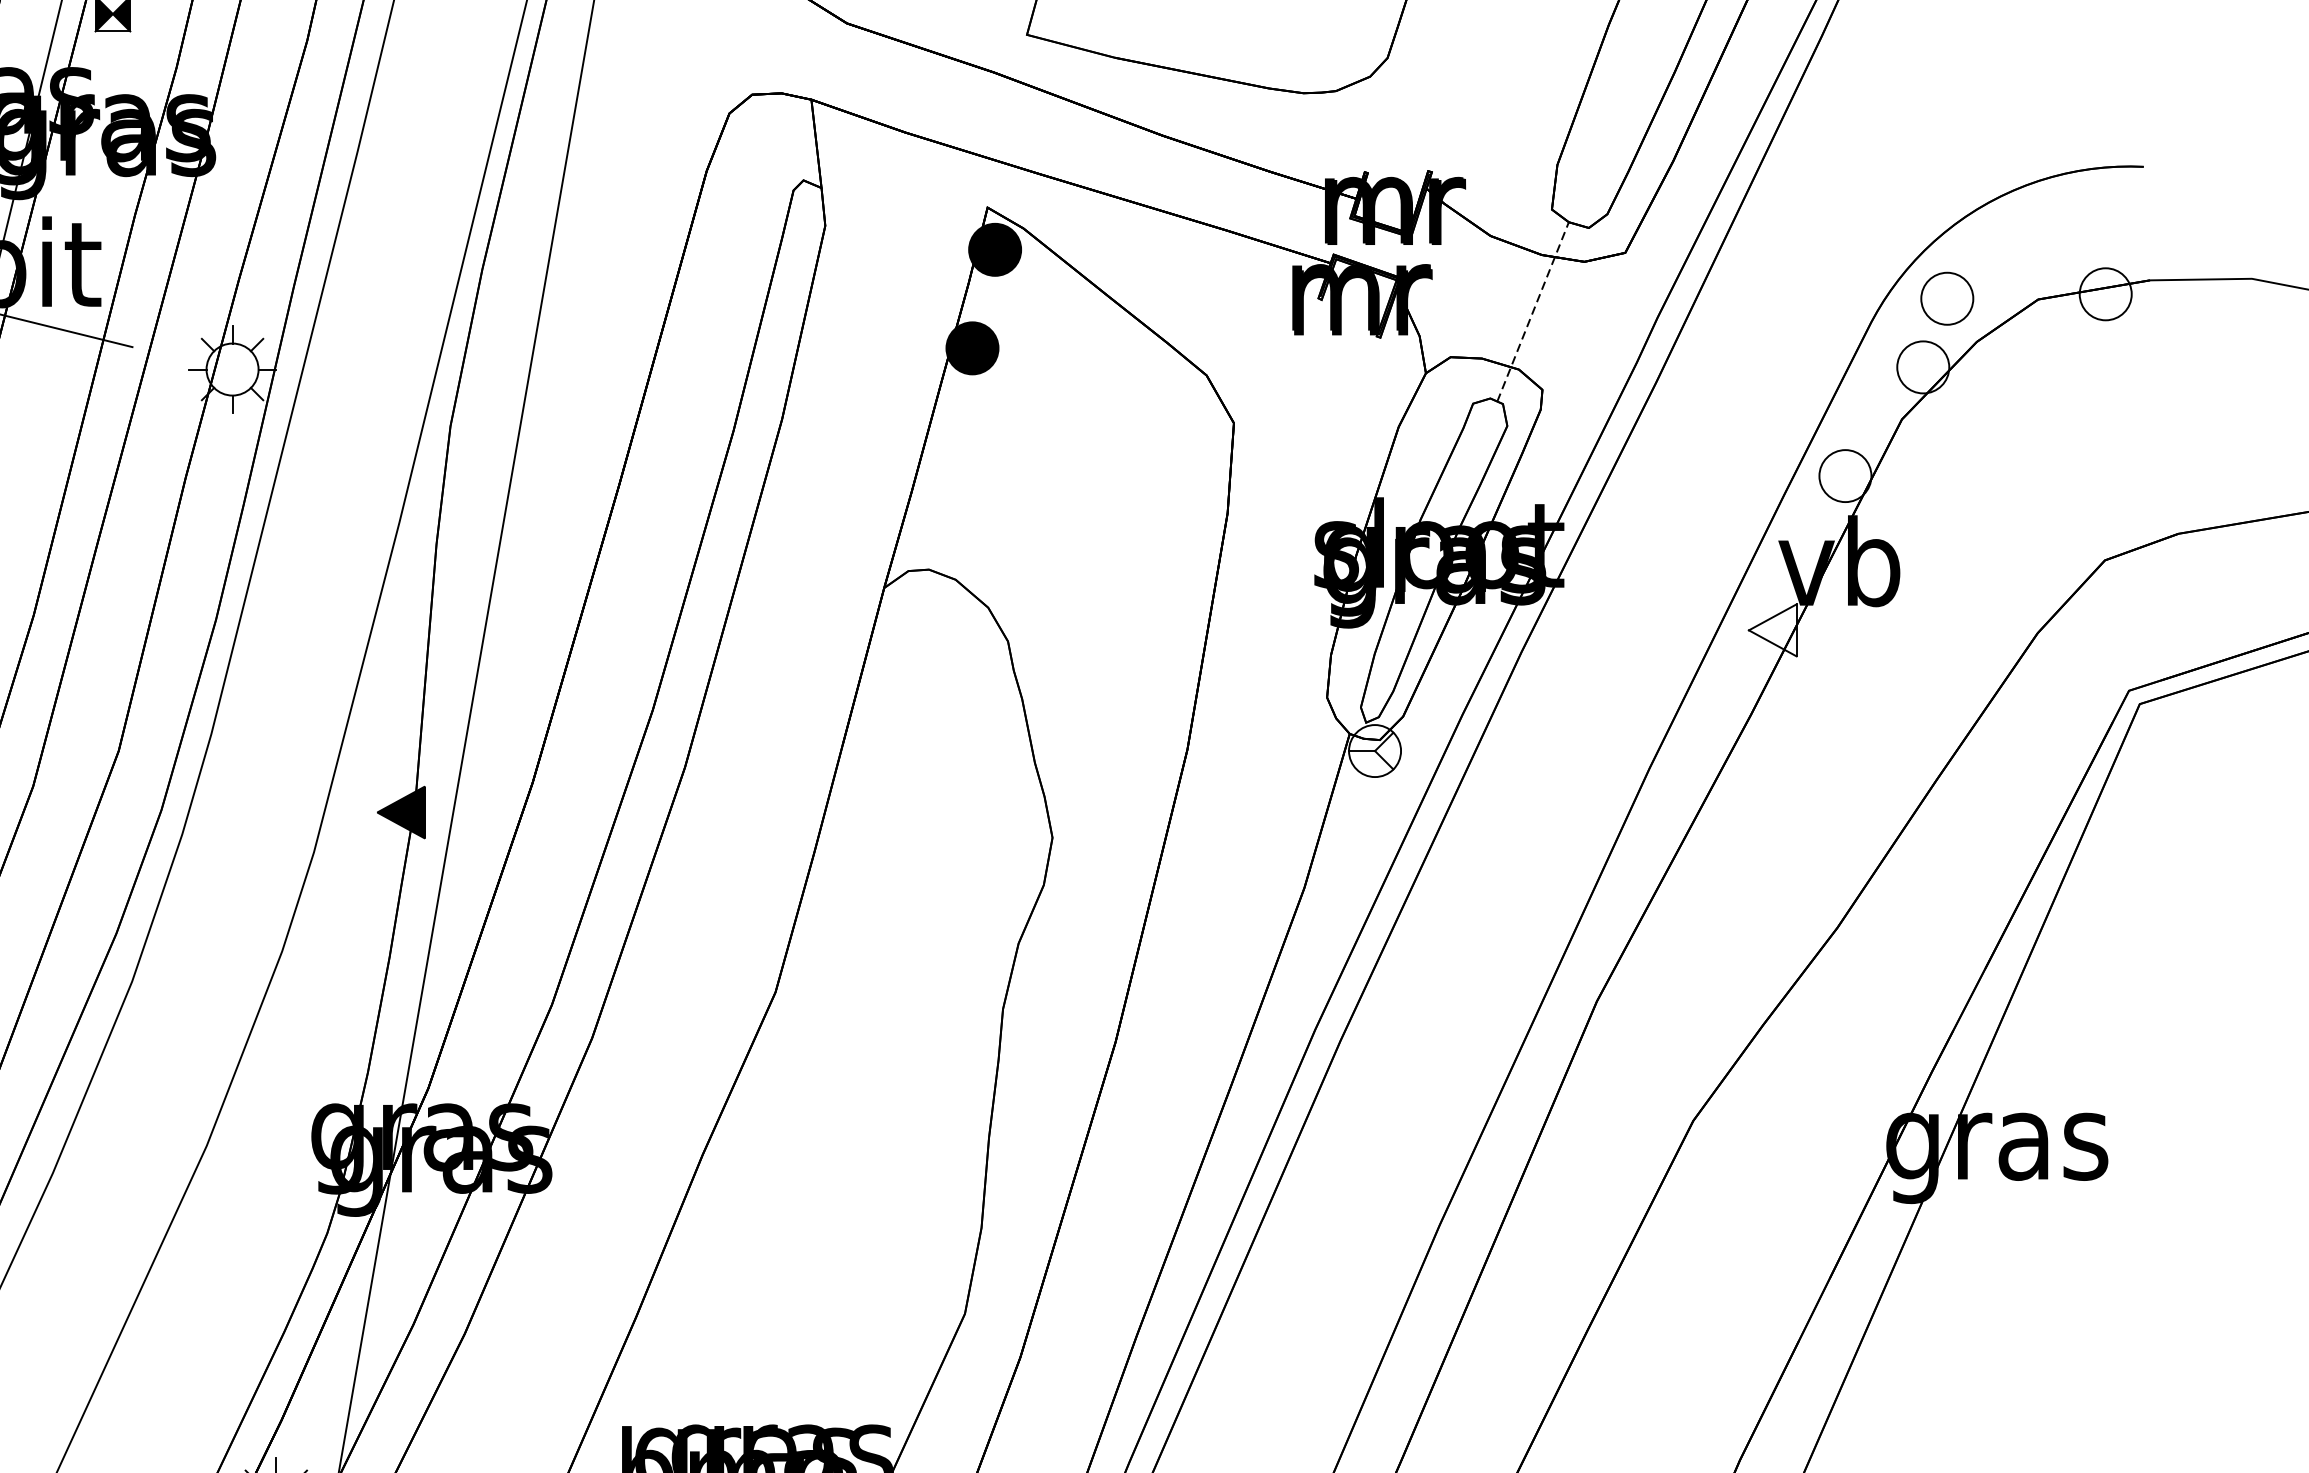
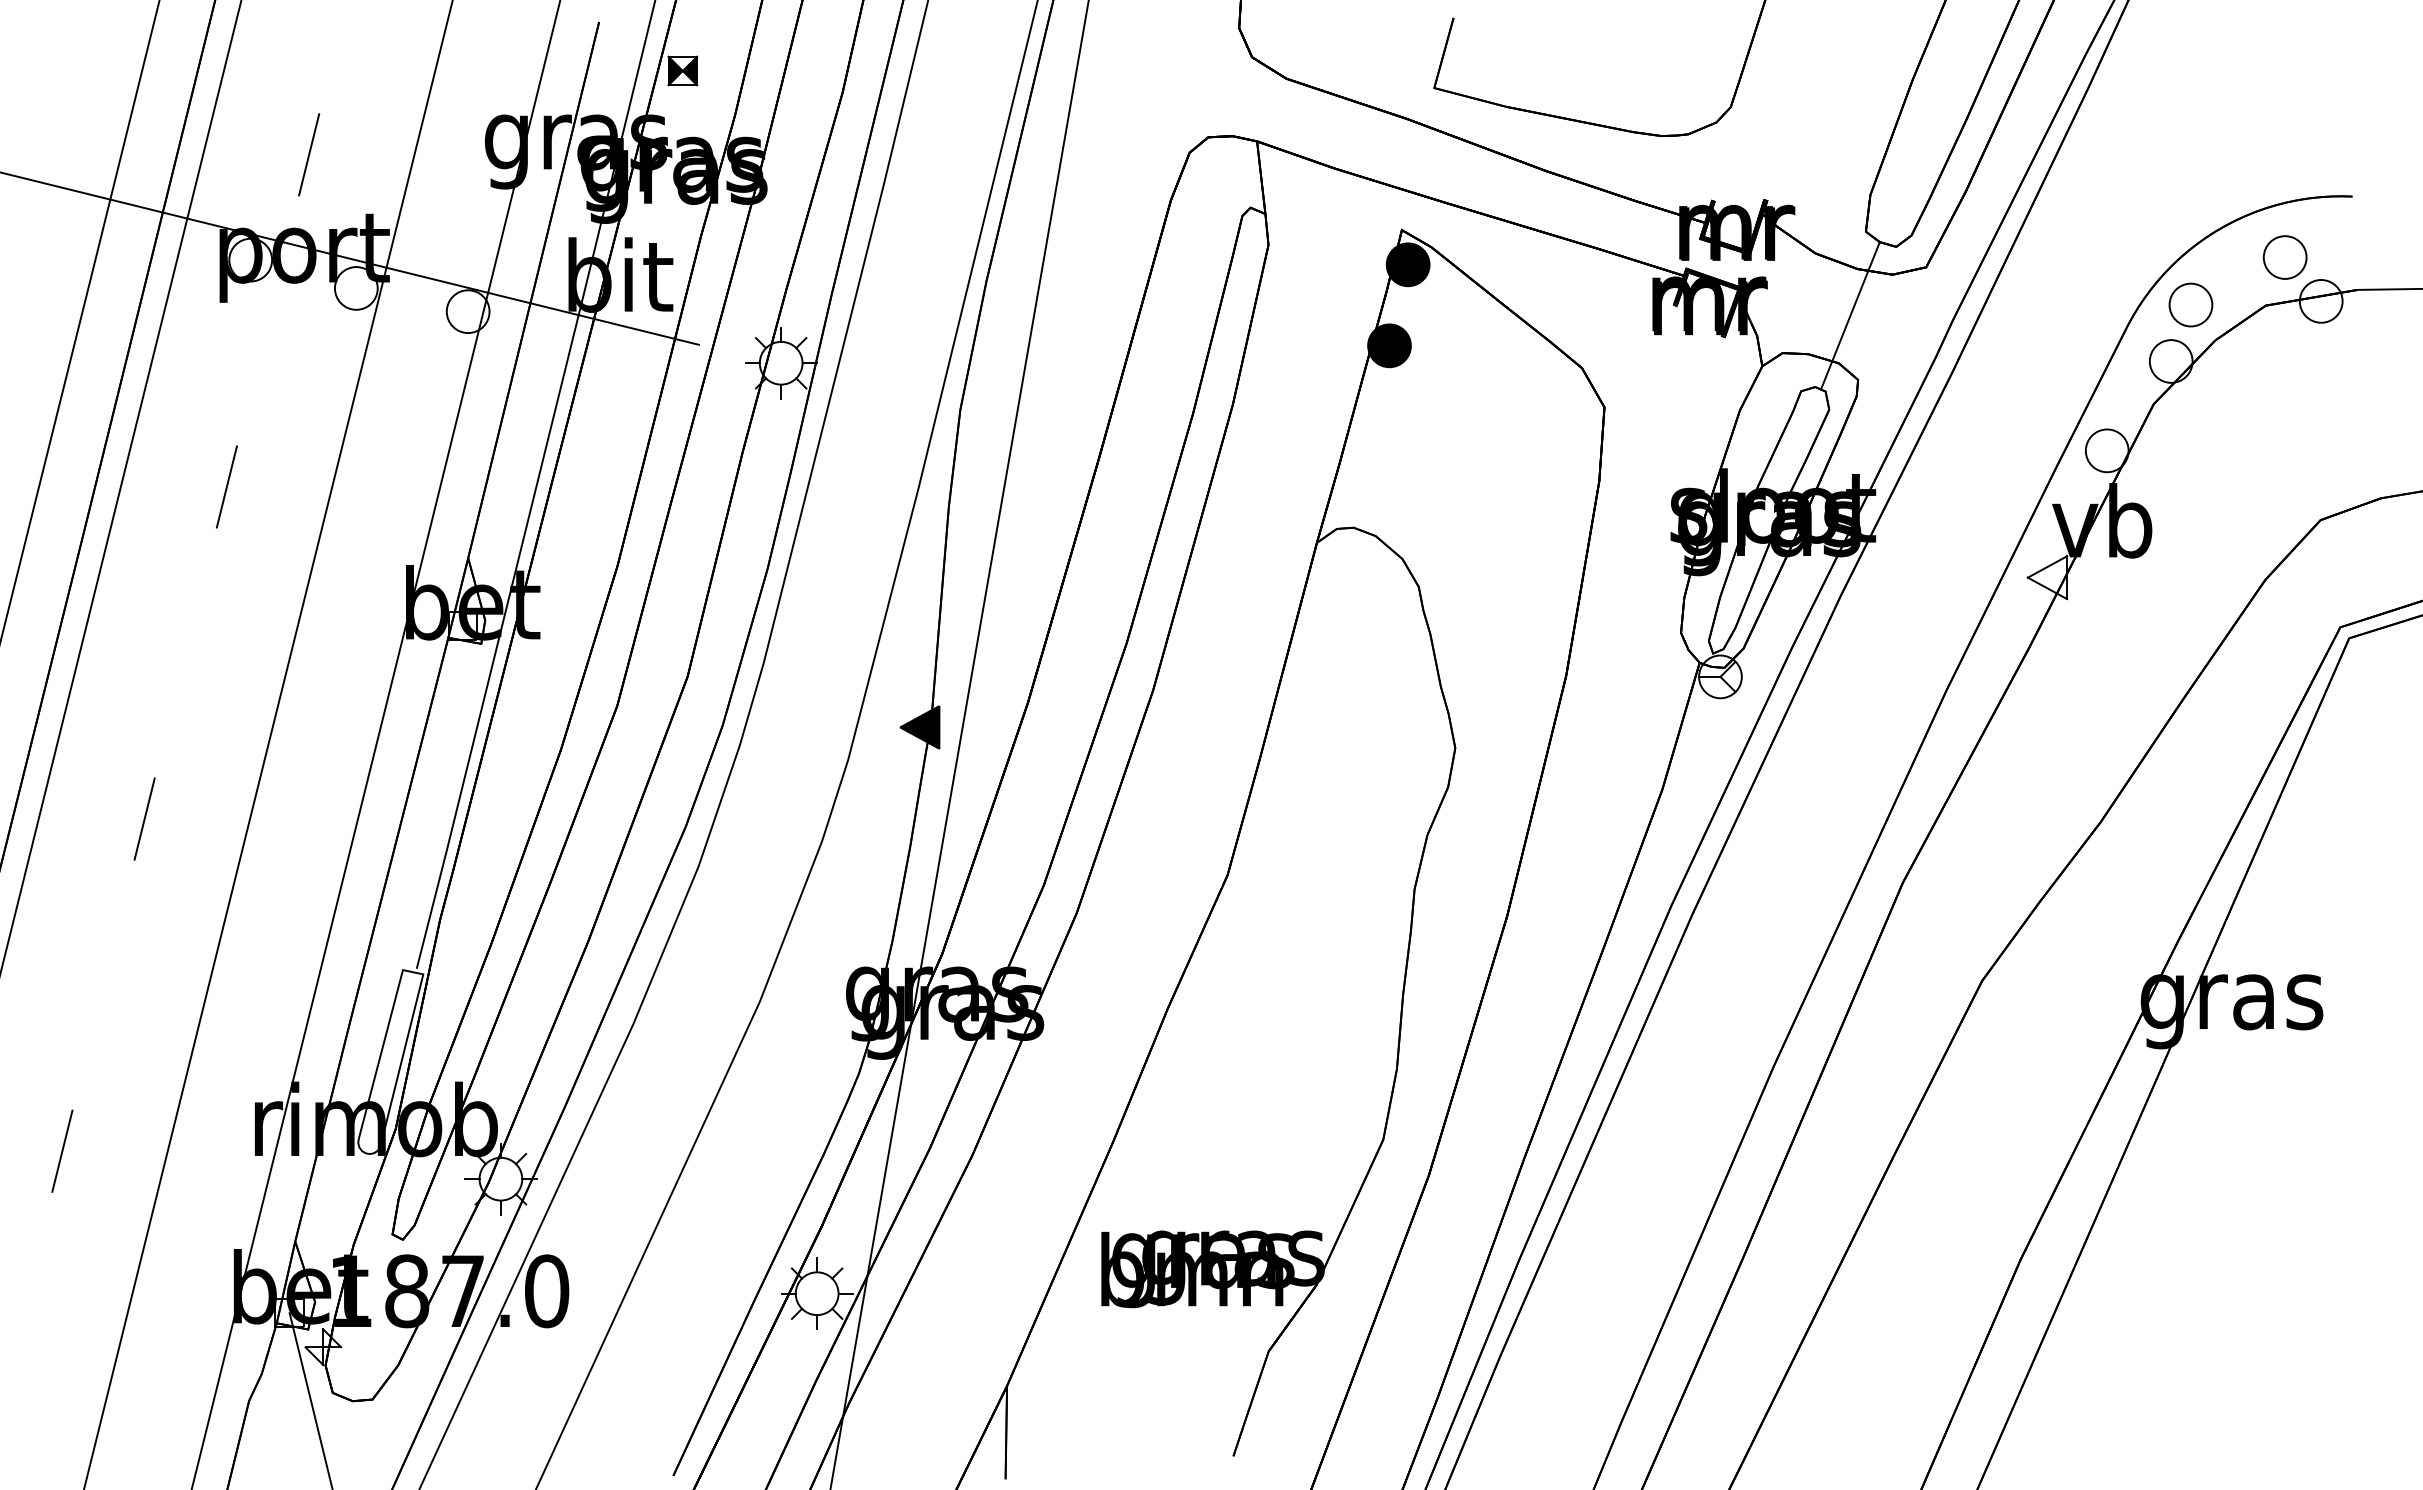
part: (2061, 240) -> (2284, 257), added
line: (1533, 311) -> (1850, 315), dashed -> solid

